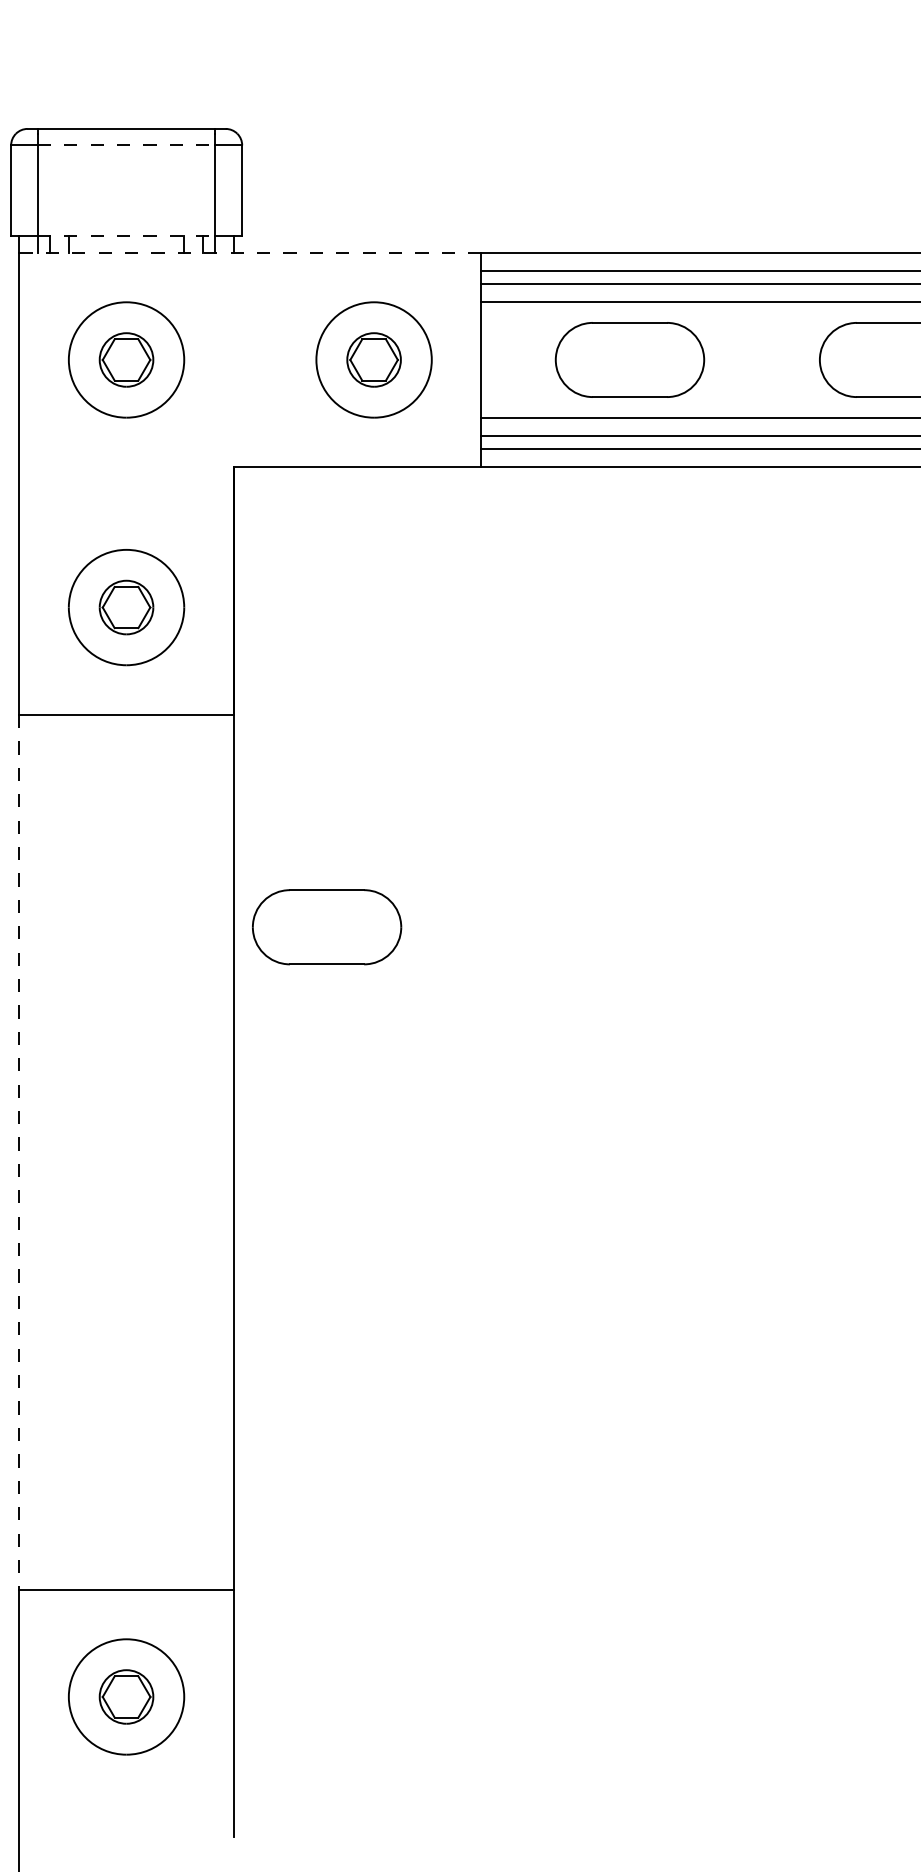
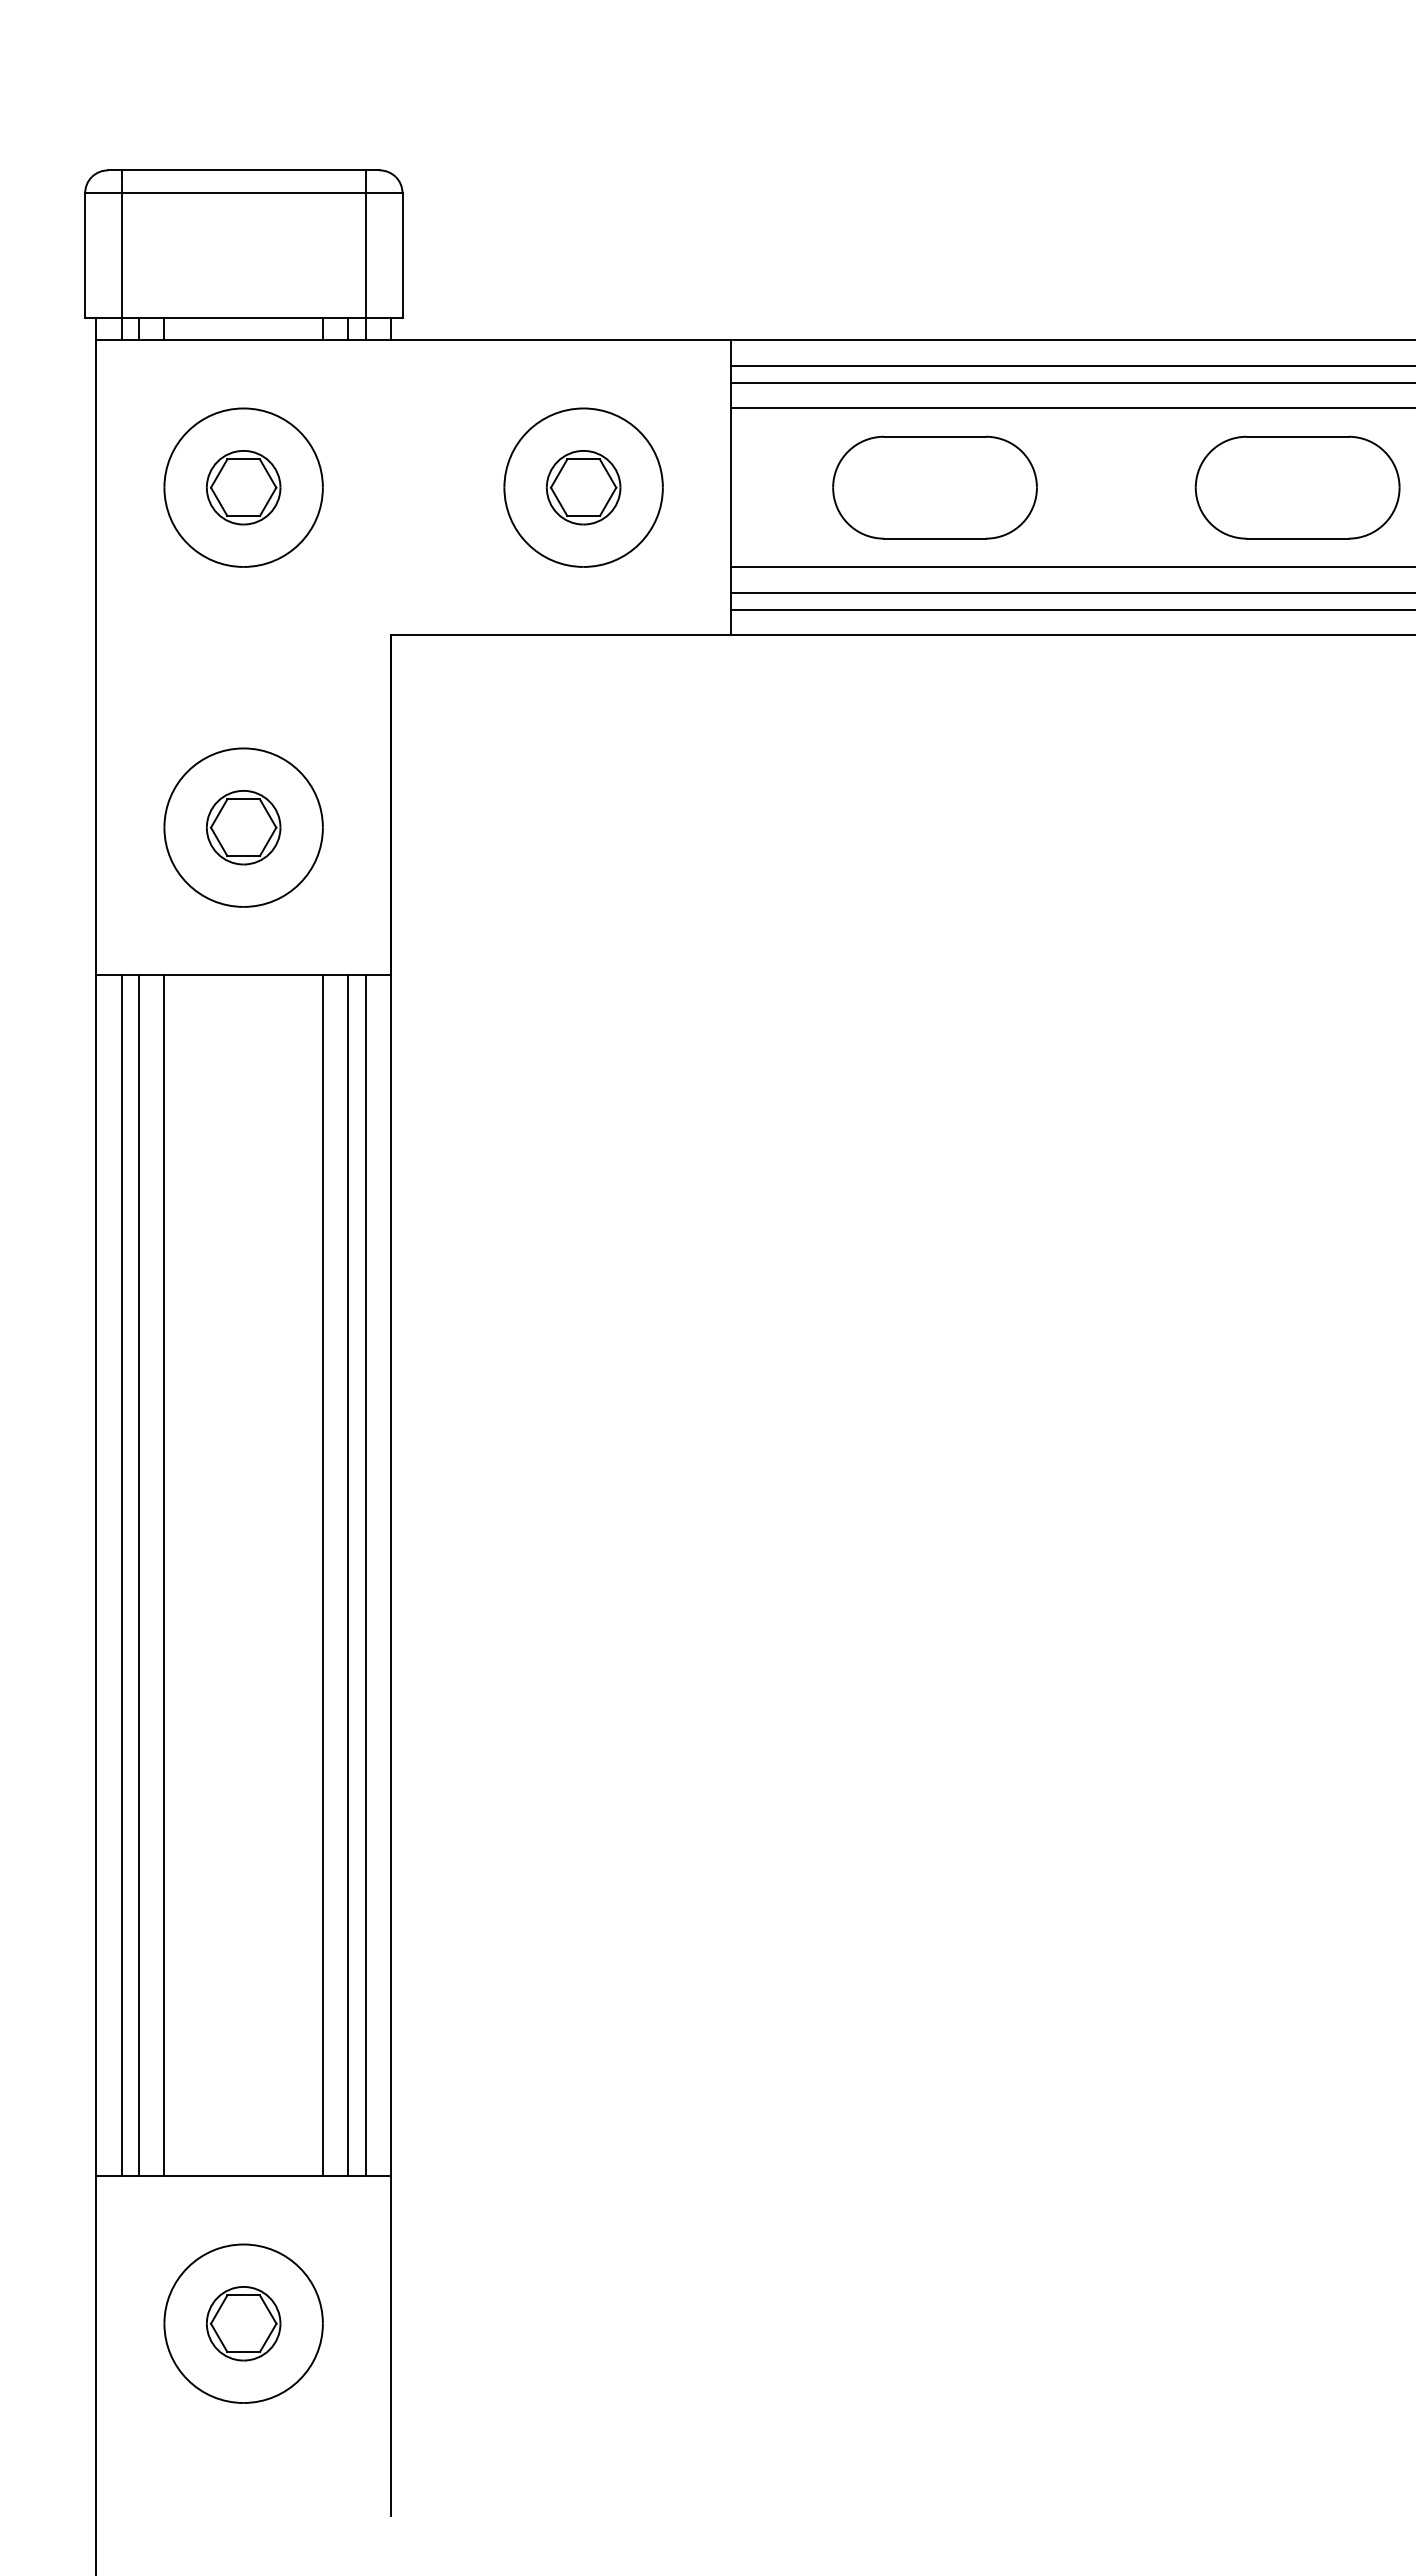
line: (126, 145) -> (243, 193), dashed -> solid
line: (126, 236) -> (243, 317), dashed -> solid
line: (250, 252) -> (413, 340), dashed -> solid
part: (326, 927) -> (518, 1266), removed
line: (19, 1152) -> (96, 1575), dashed -> solid
line: (37, 1152) -> (121, 1575), added
line: (50, 1152) -> (139, 1575), added
line: (68, 1152) -> (164, 1575), added
line: (184, 1152) -> (323, 1575), added
line: (202, 1152) -> (348, 1575), added
line: (215, 1152) -> (365, 1575), added

